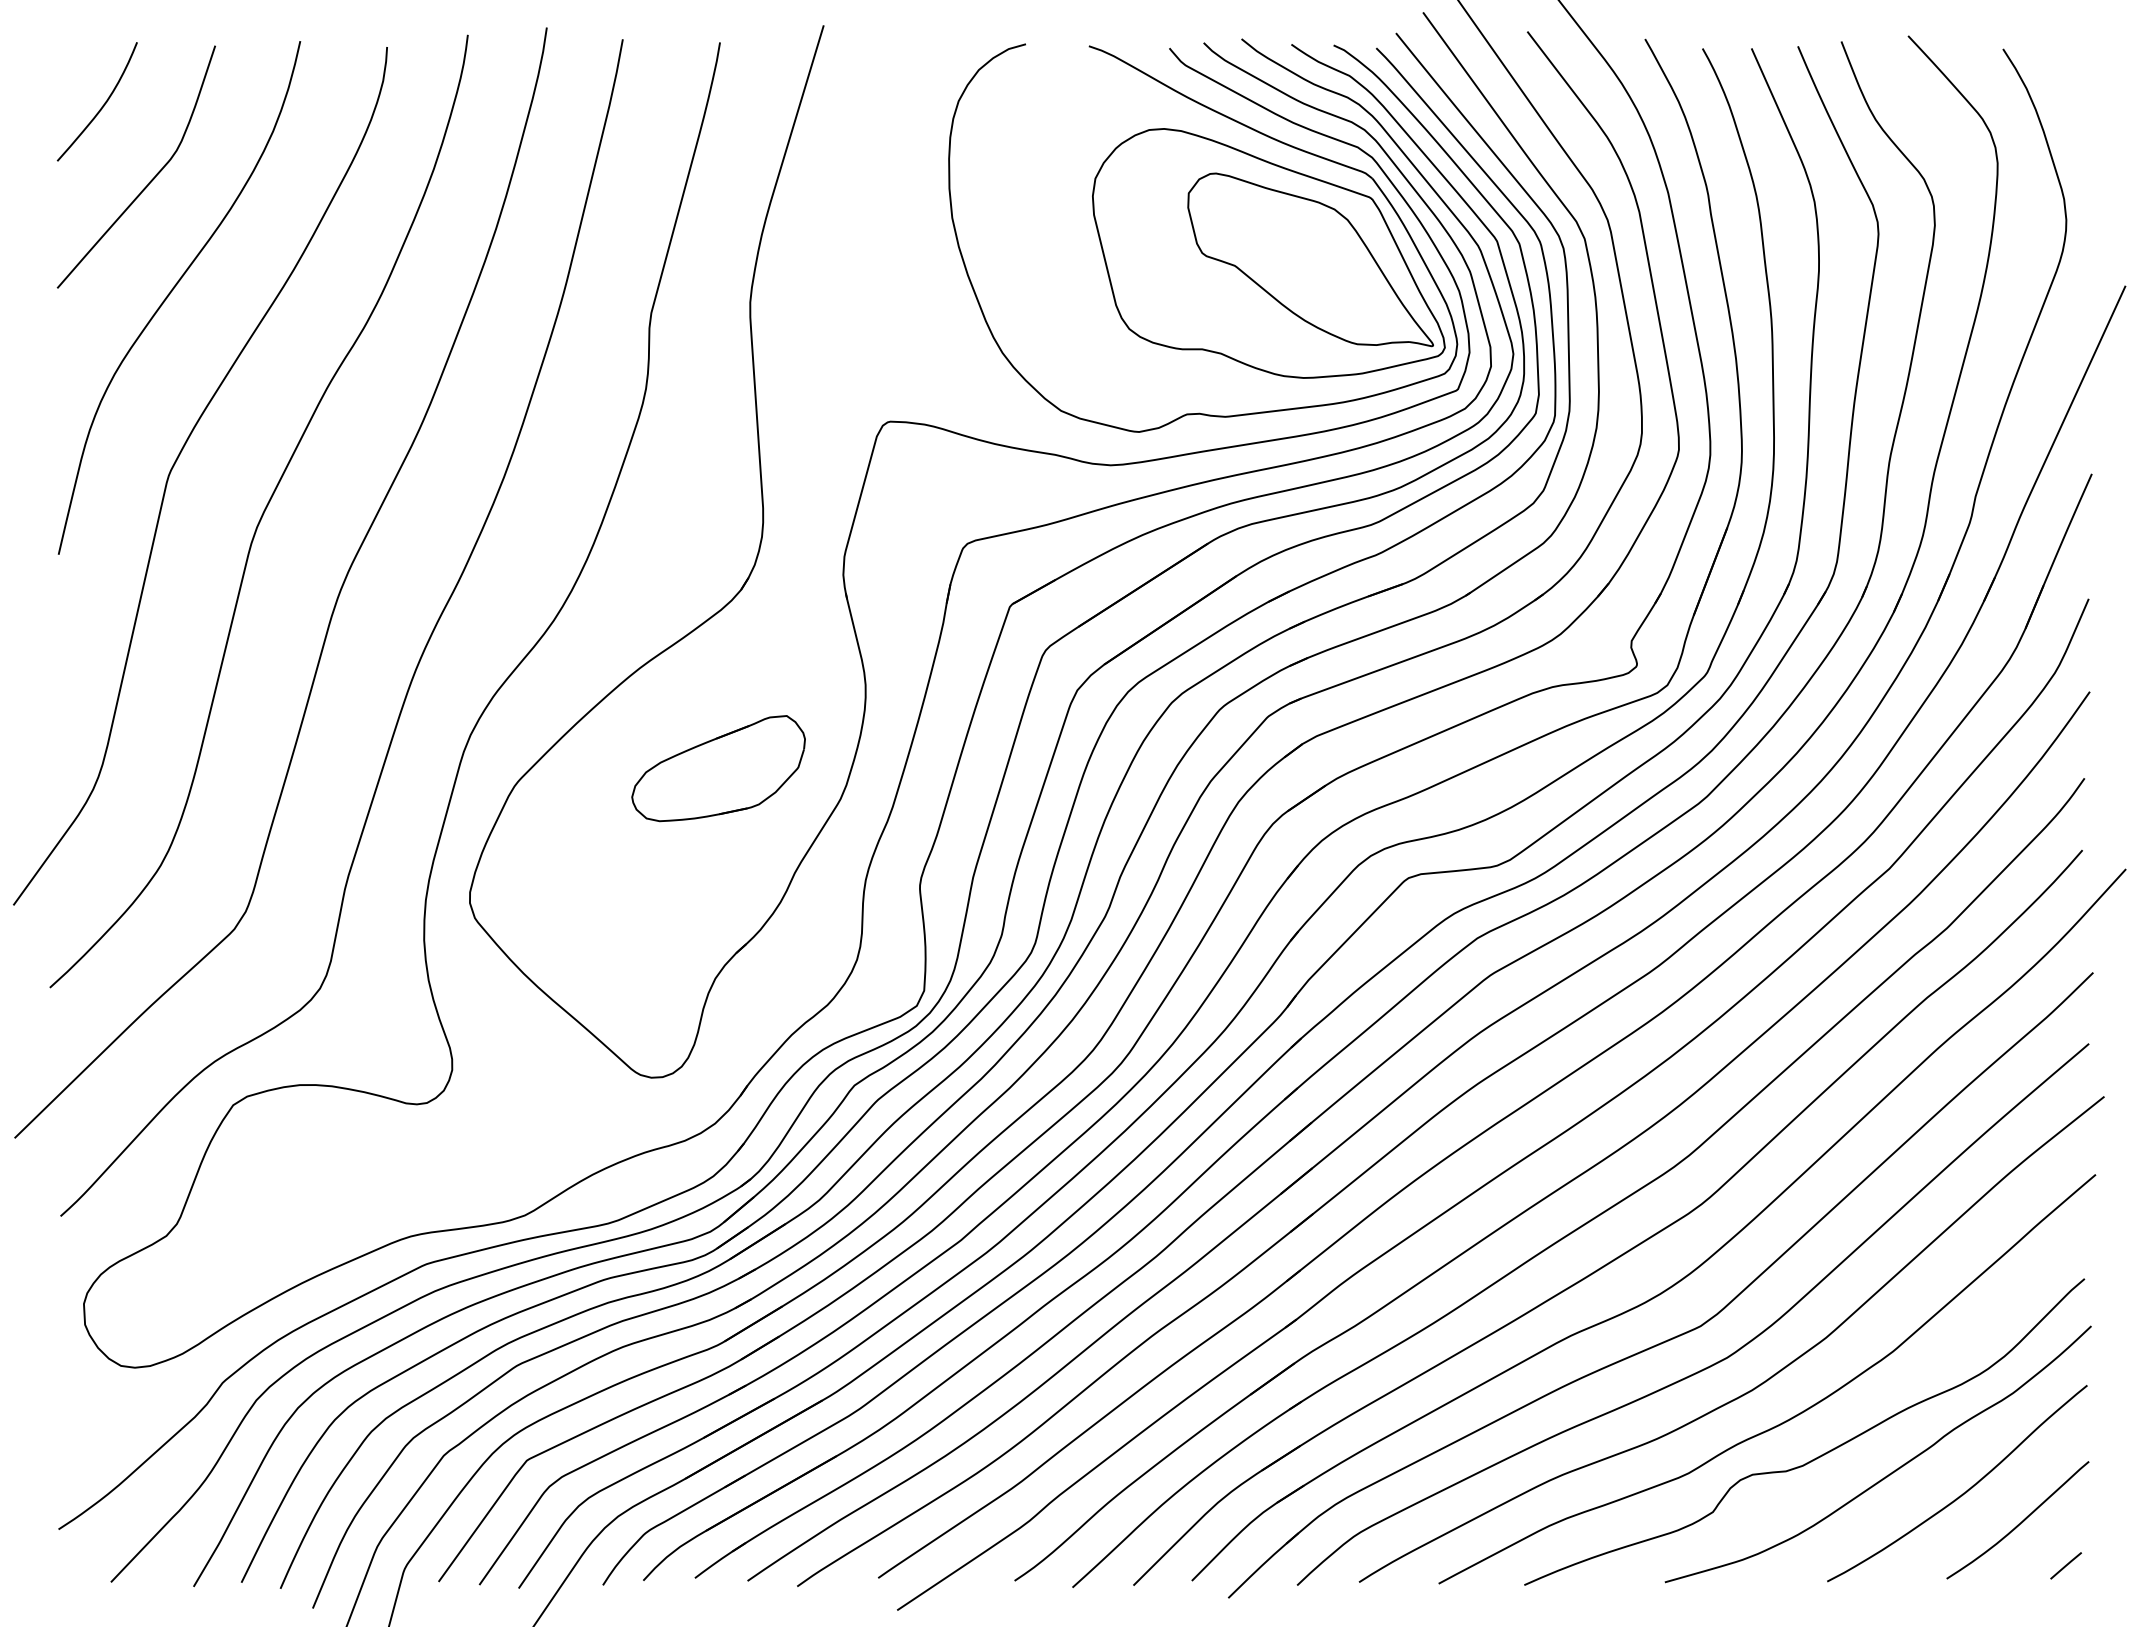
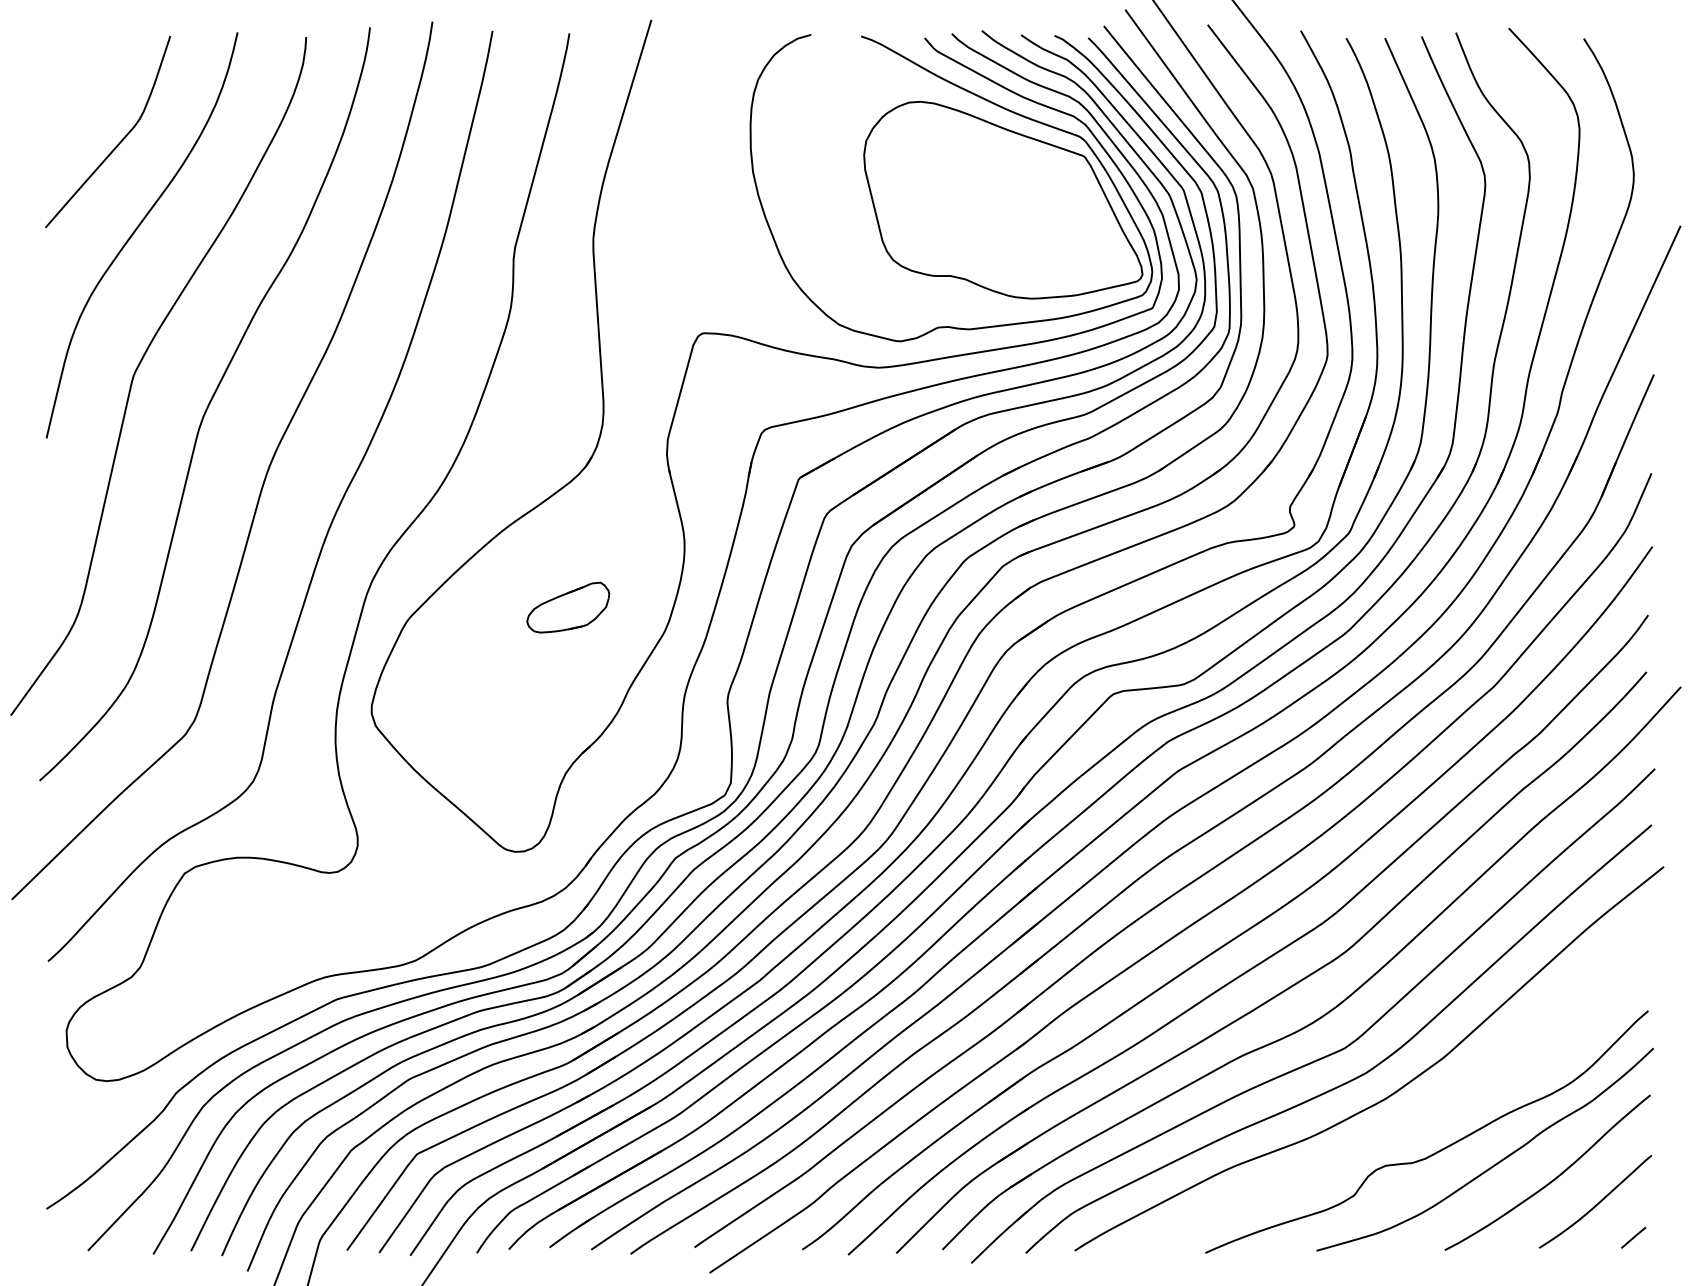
curve: (101, 106) -> (80, 84), removed
part: (1310, 259) -> (1036, 205), removed
part: (718, 768) -> (568, 607), size x0.6
curve: (1787, 1419) -> (1413, 1122), removed

